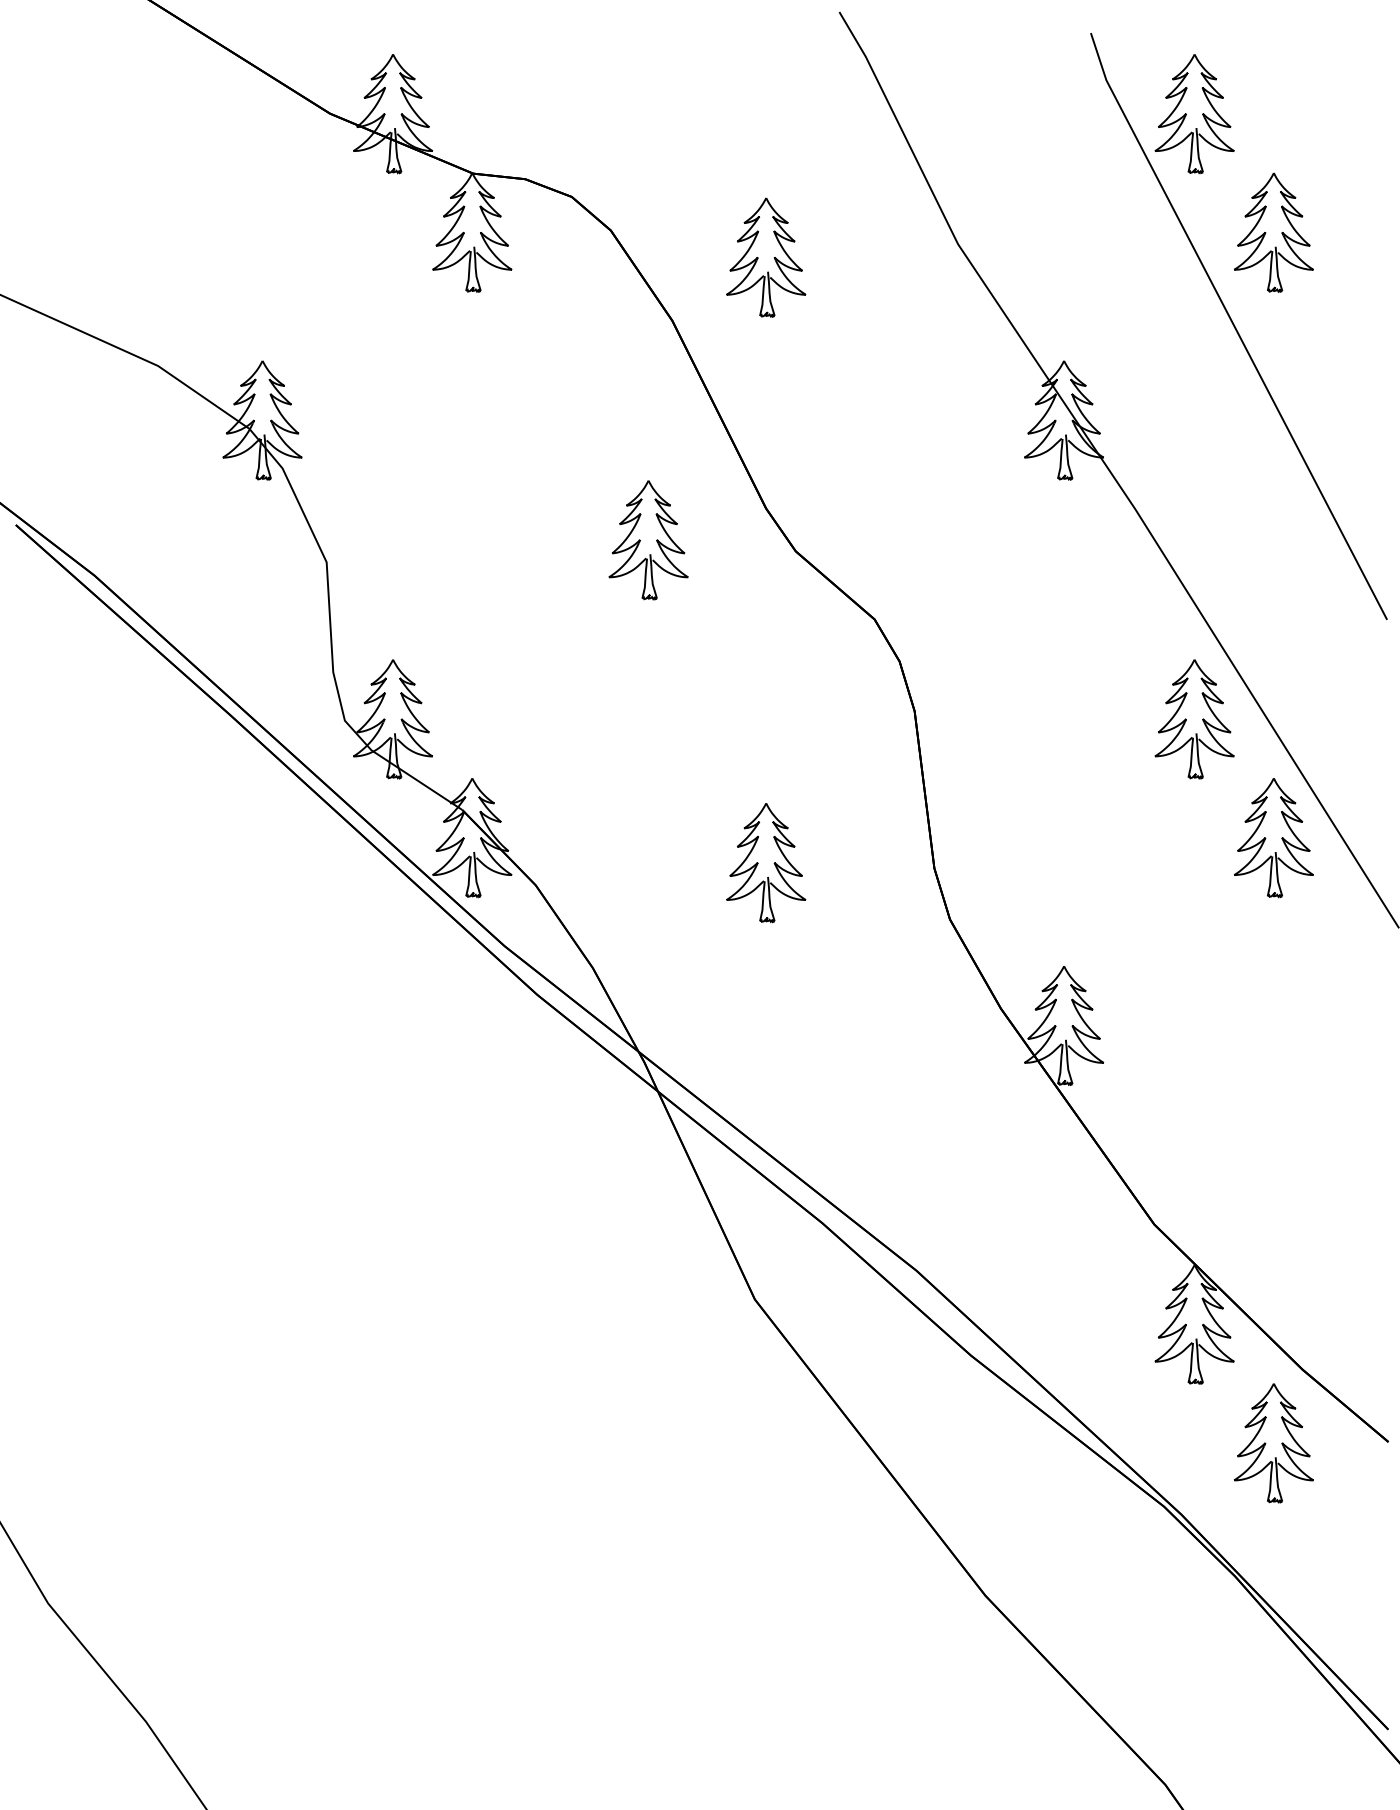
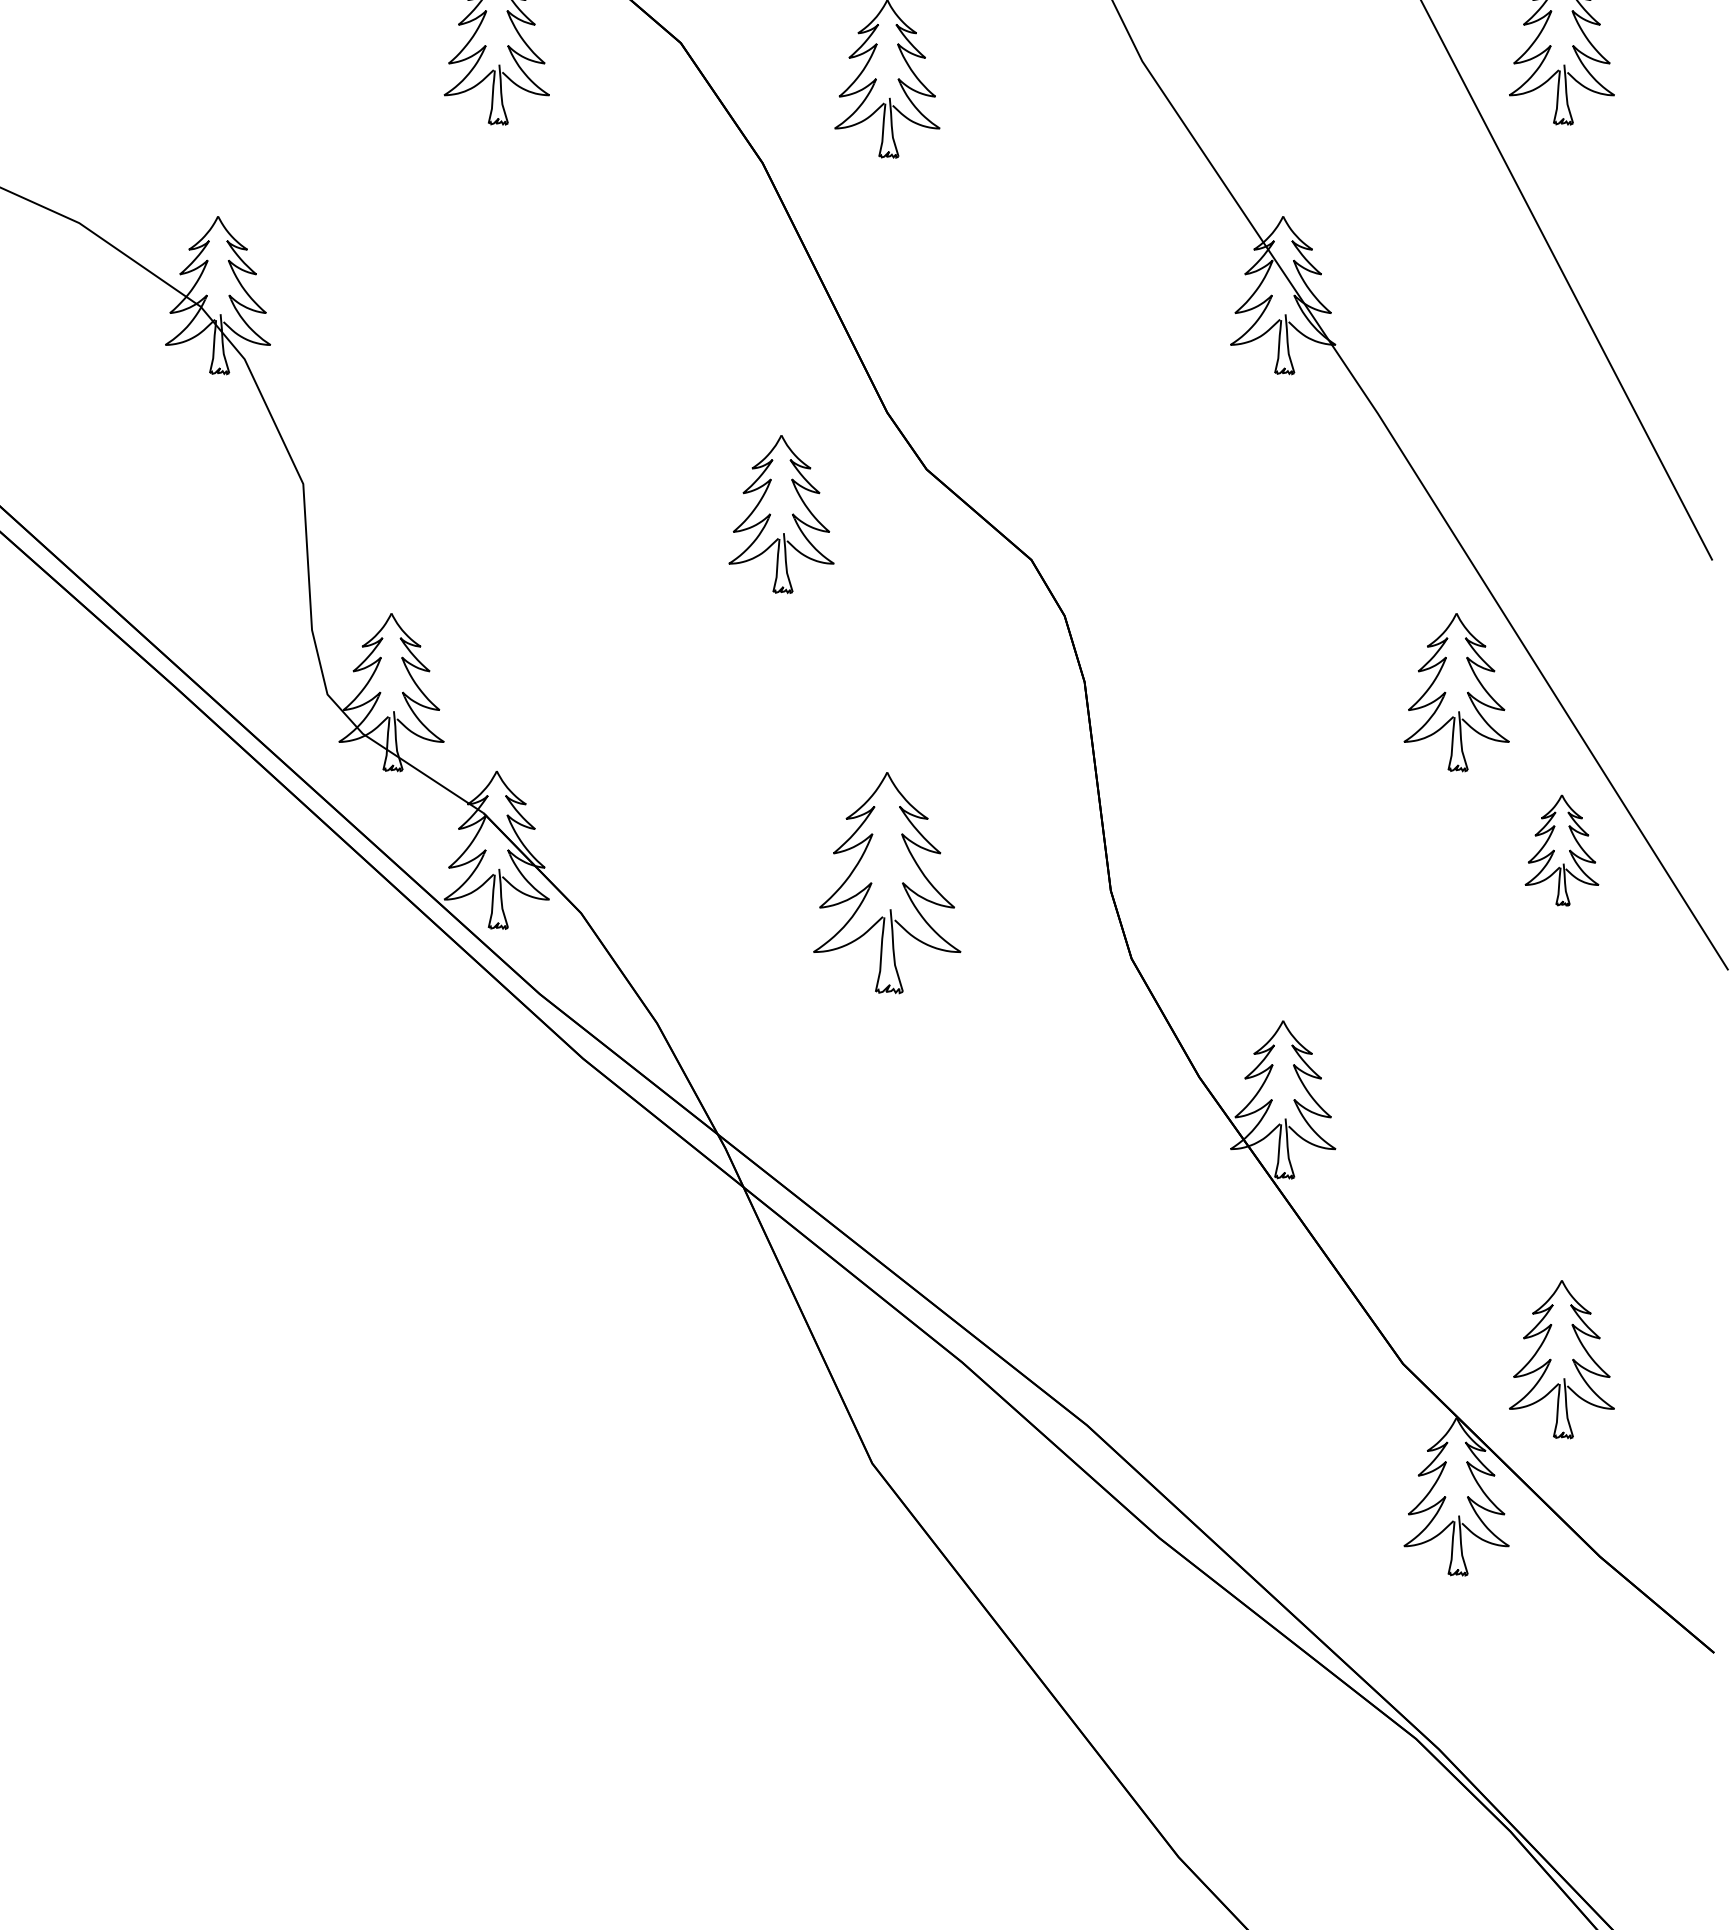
part: (648, 540) -> (781, 514), moved
part: (1273, 838) -> (1561, 851), size x0.7
part: (766, 863) -> (887, 884), size x1.4
part: (1273, 1443) -> (1561, 1359), moved

